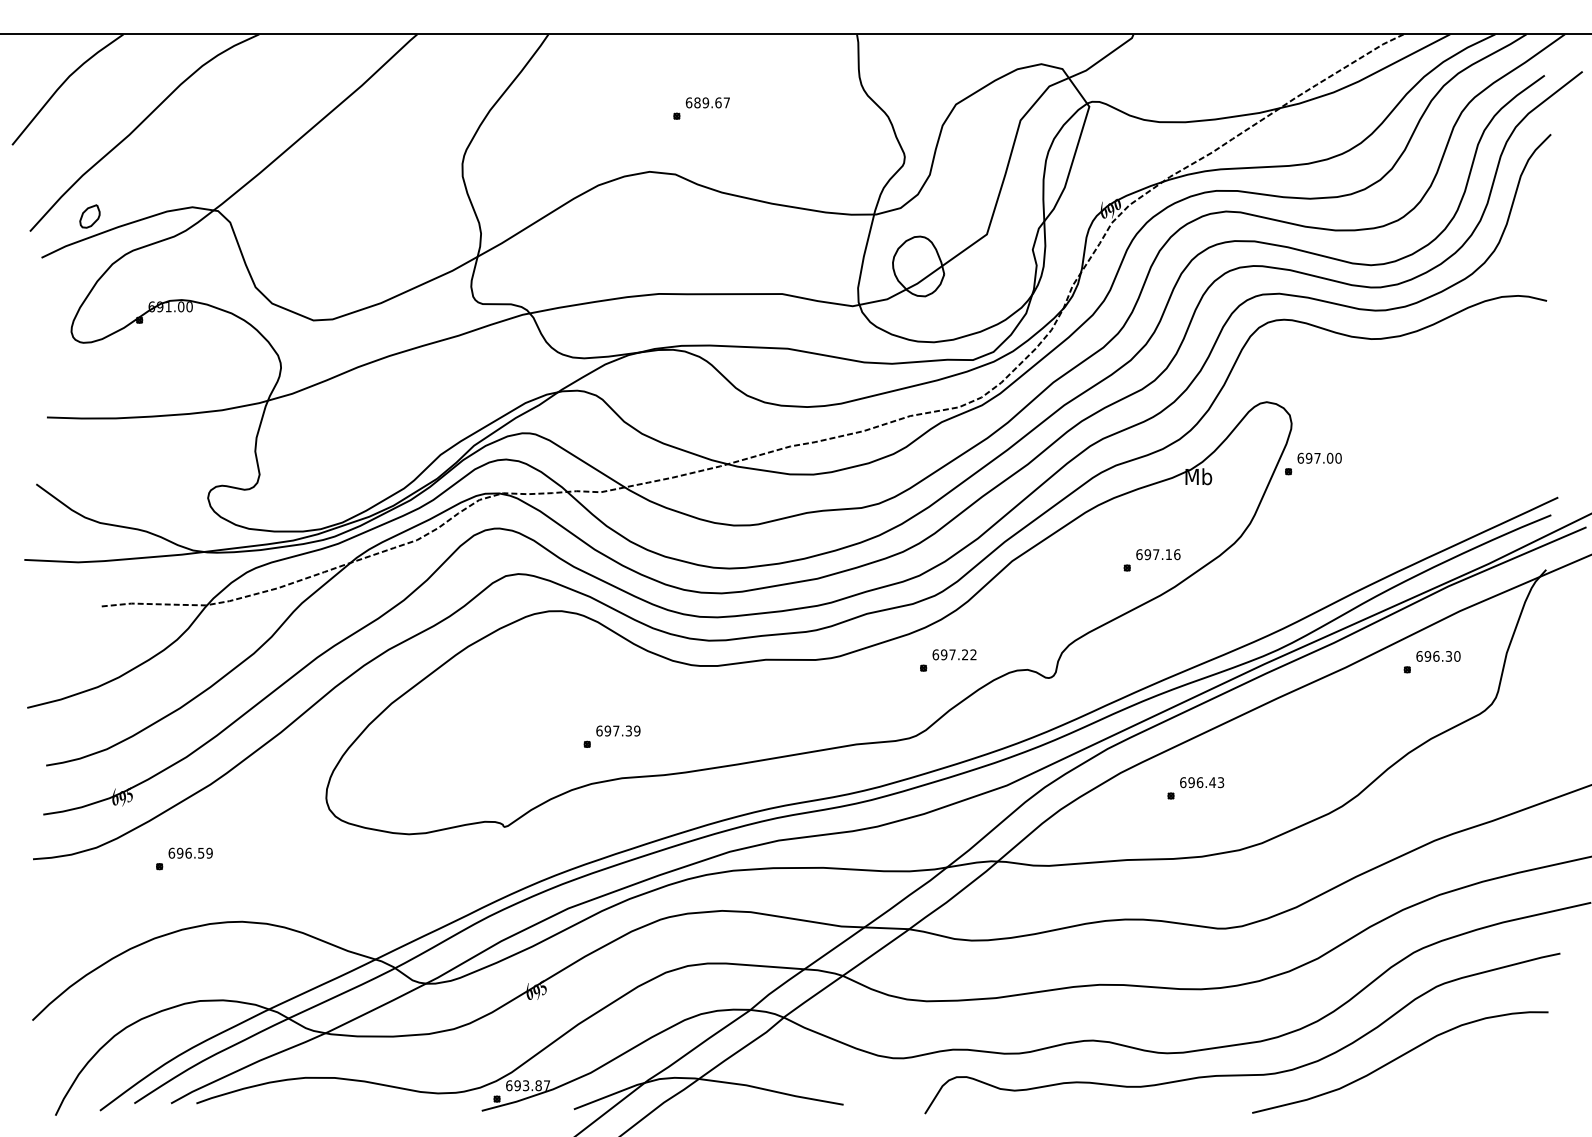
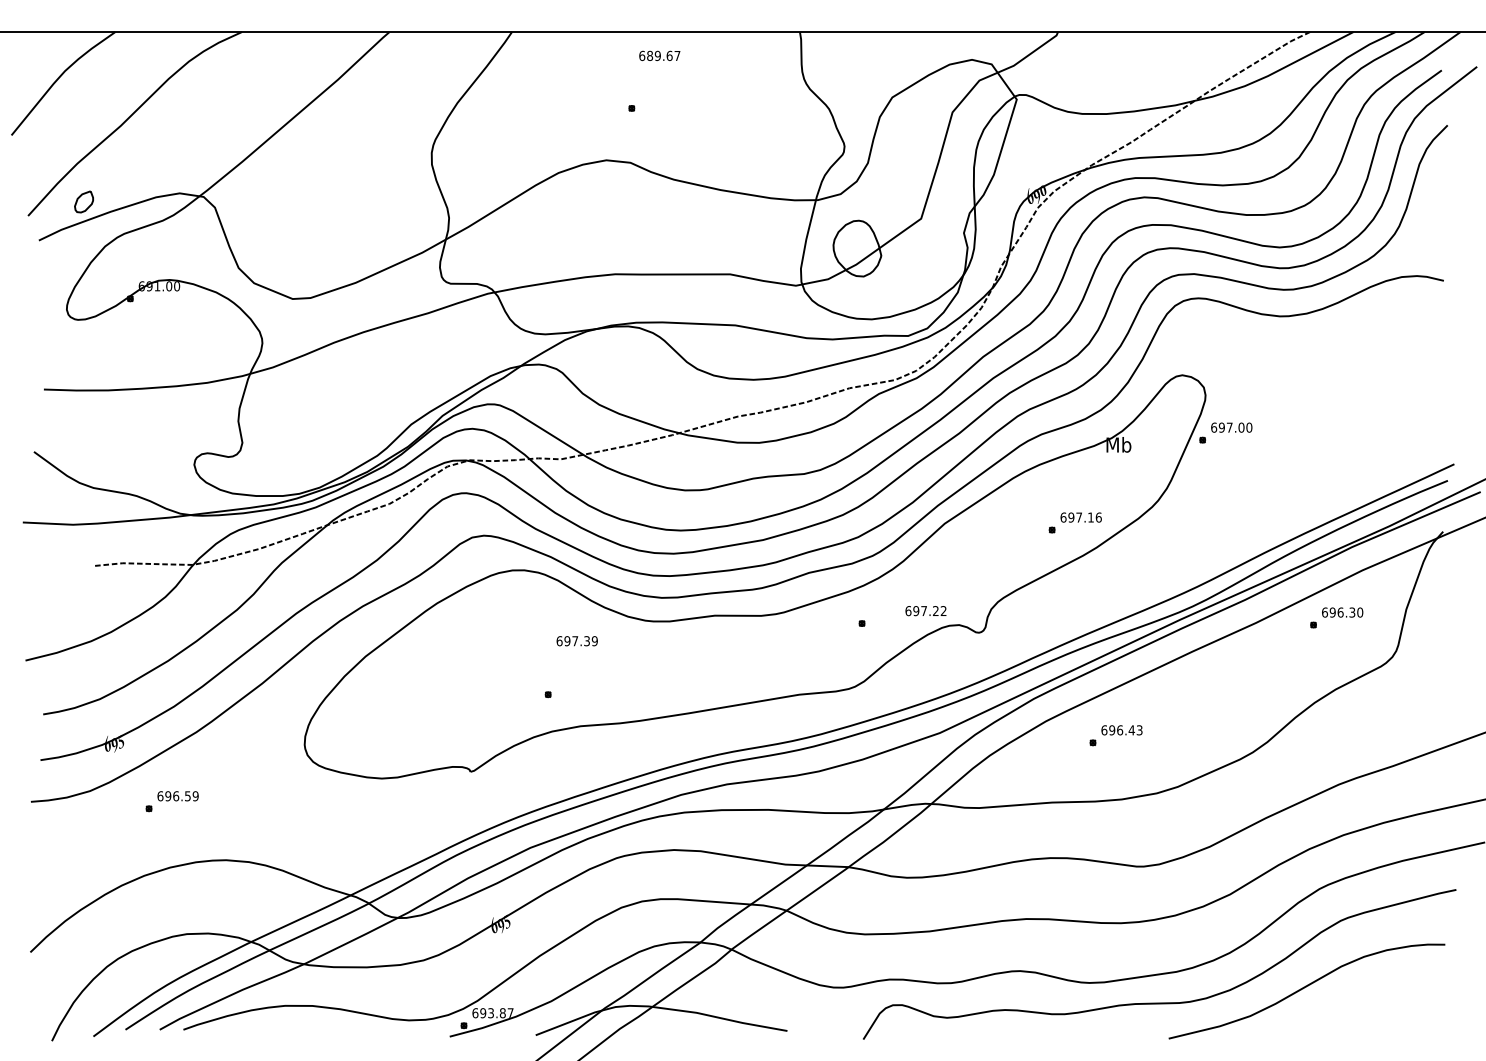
text: (707, 102) -> (659, 55), moved
text: (954, 655) -> (925, 611), moved
text: (617, 731) -> (576, 641), moved

